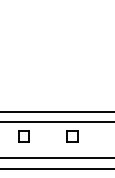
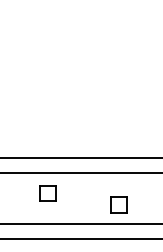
part: (23, 136) -> (47, 193), moved
part: (72, 136) -> (118, 204), moved

